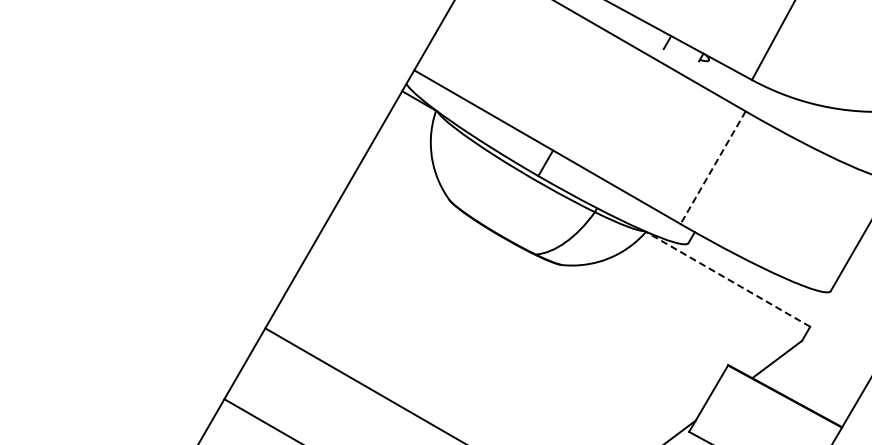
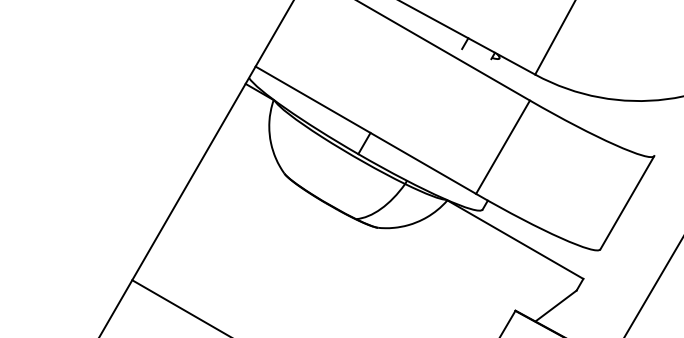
line: (712, 168) -> (502, 147), dashed -> solid
line: (728, 279) -> (515, 239), dashed -> solid

